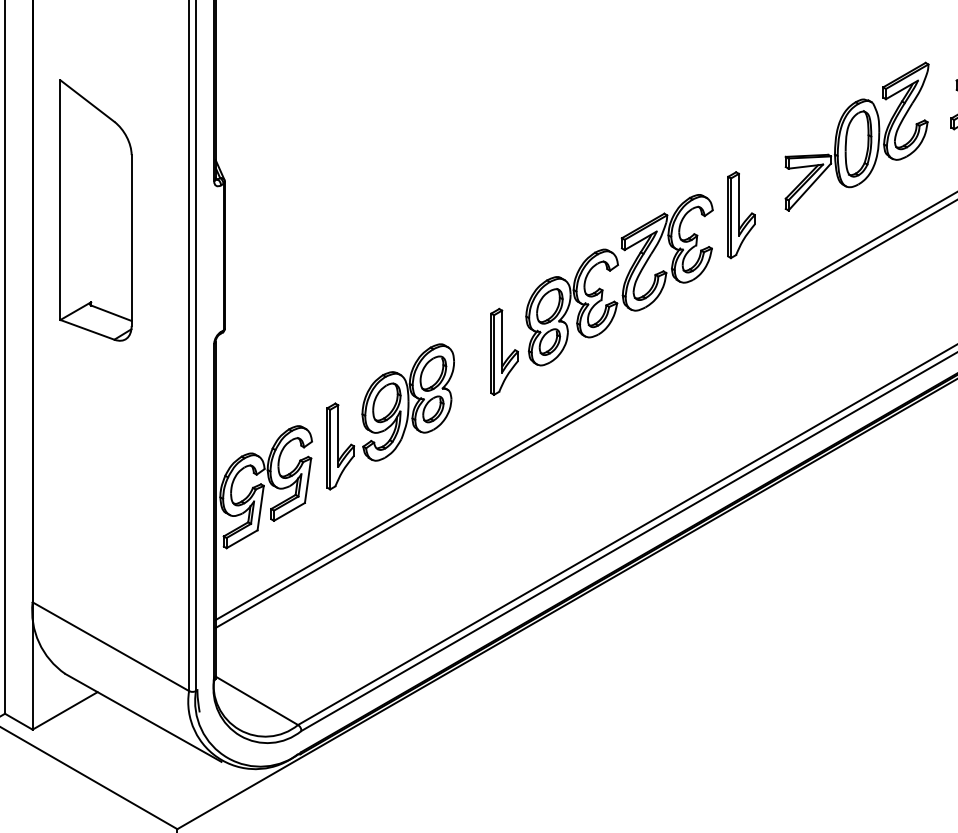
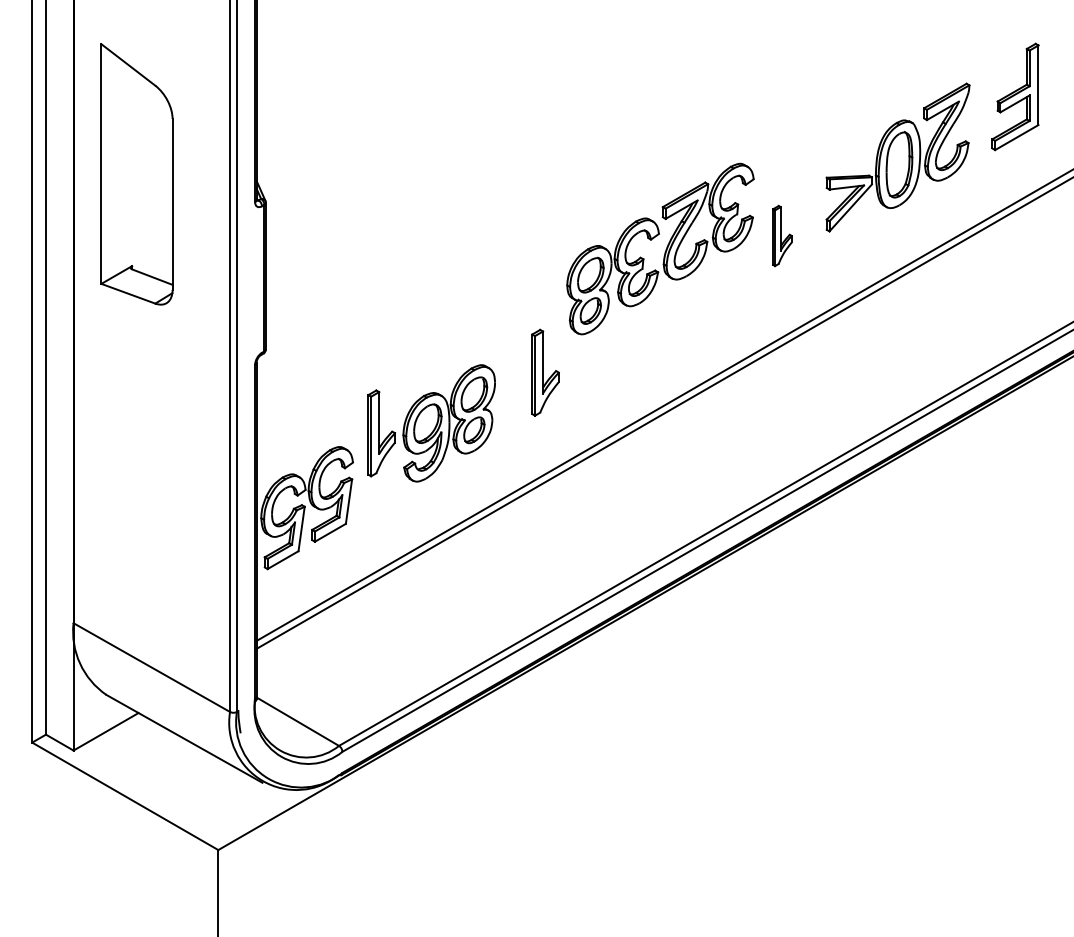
part: (95, 210) -> (136, 174), moved
part: (741, 214) -> (782, 235), size x0.7
part: (619, 279) -> (660, 248), moved
part: (340, 446) -> (381, 433), moved

